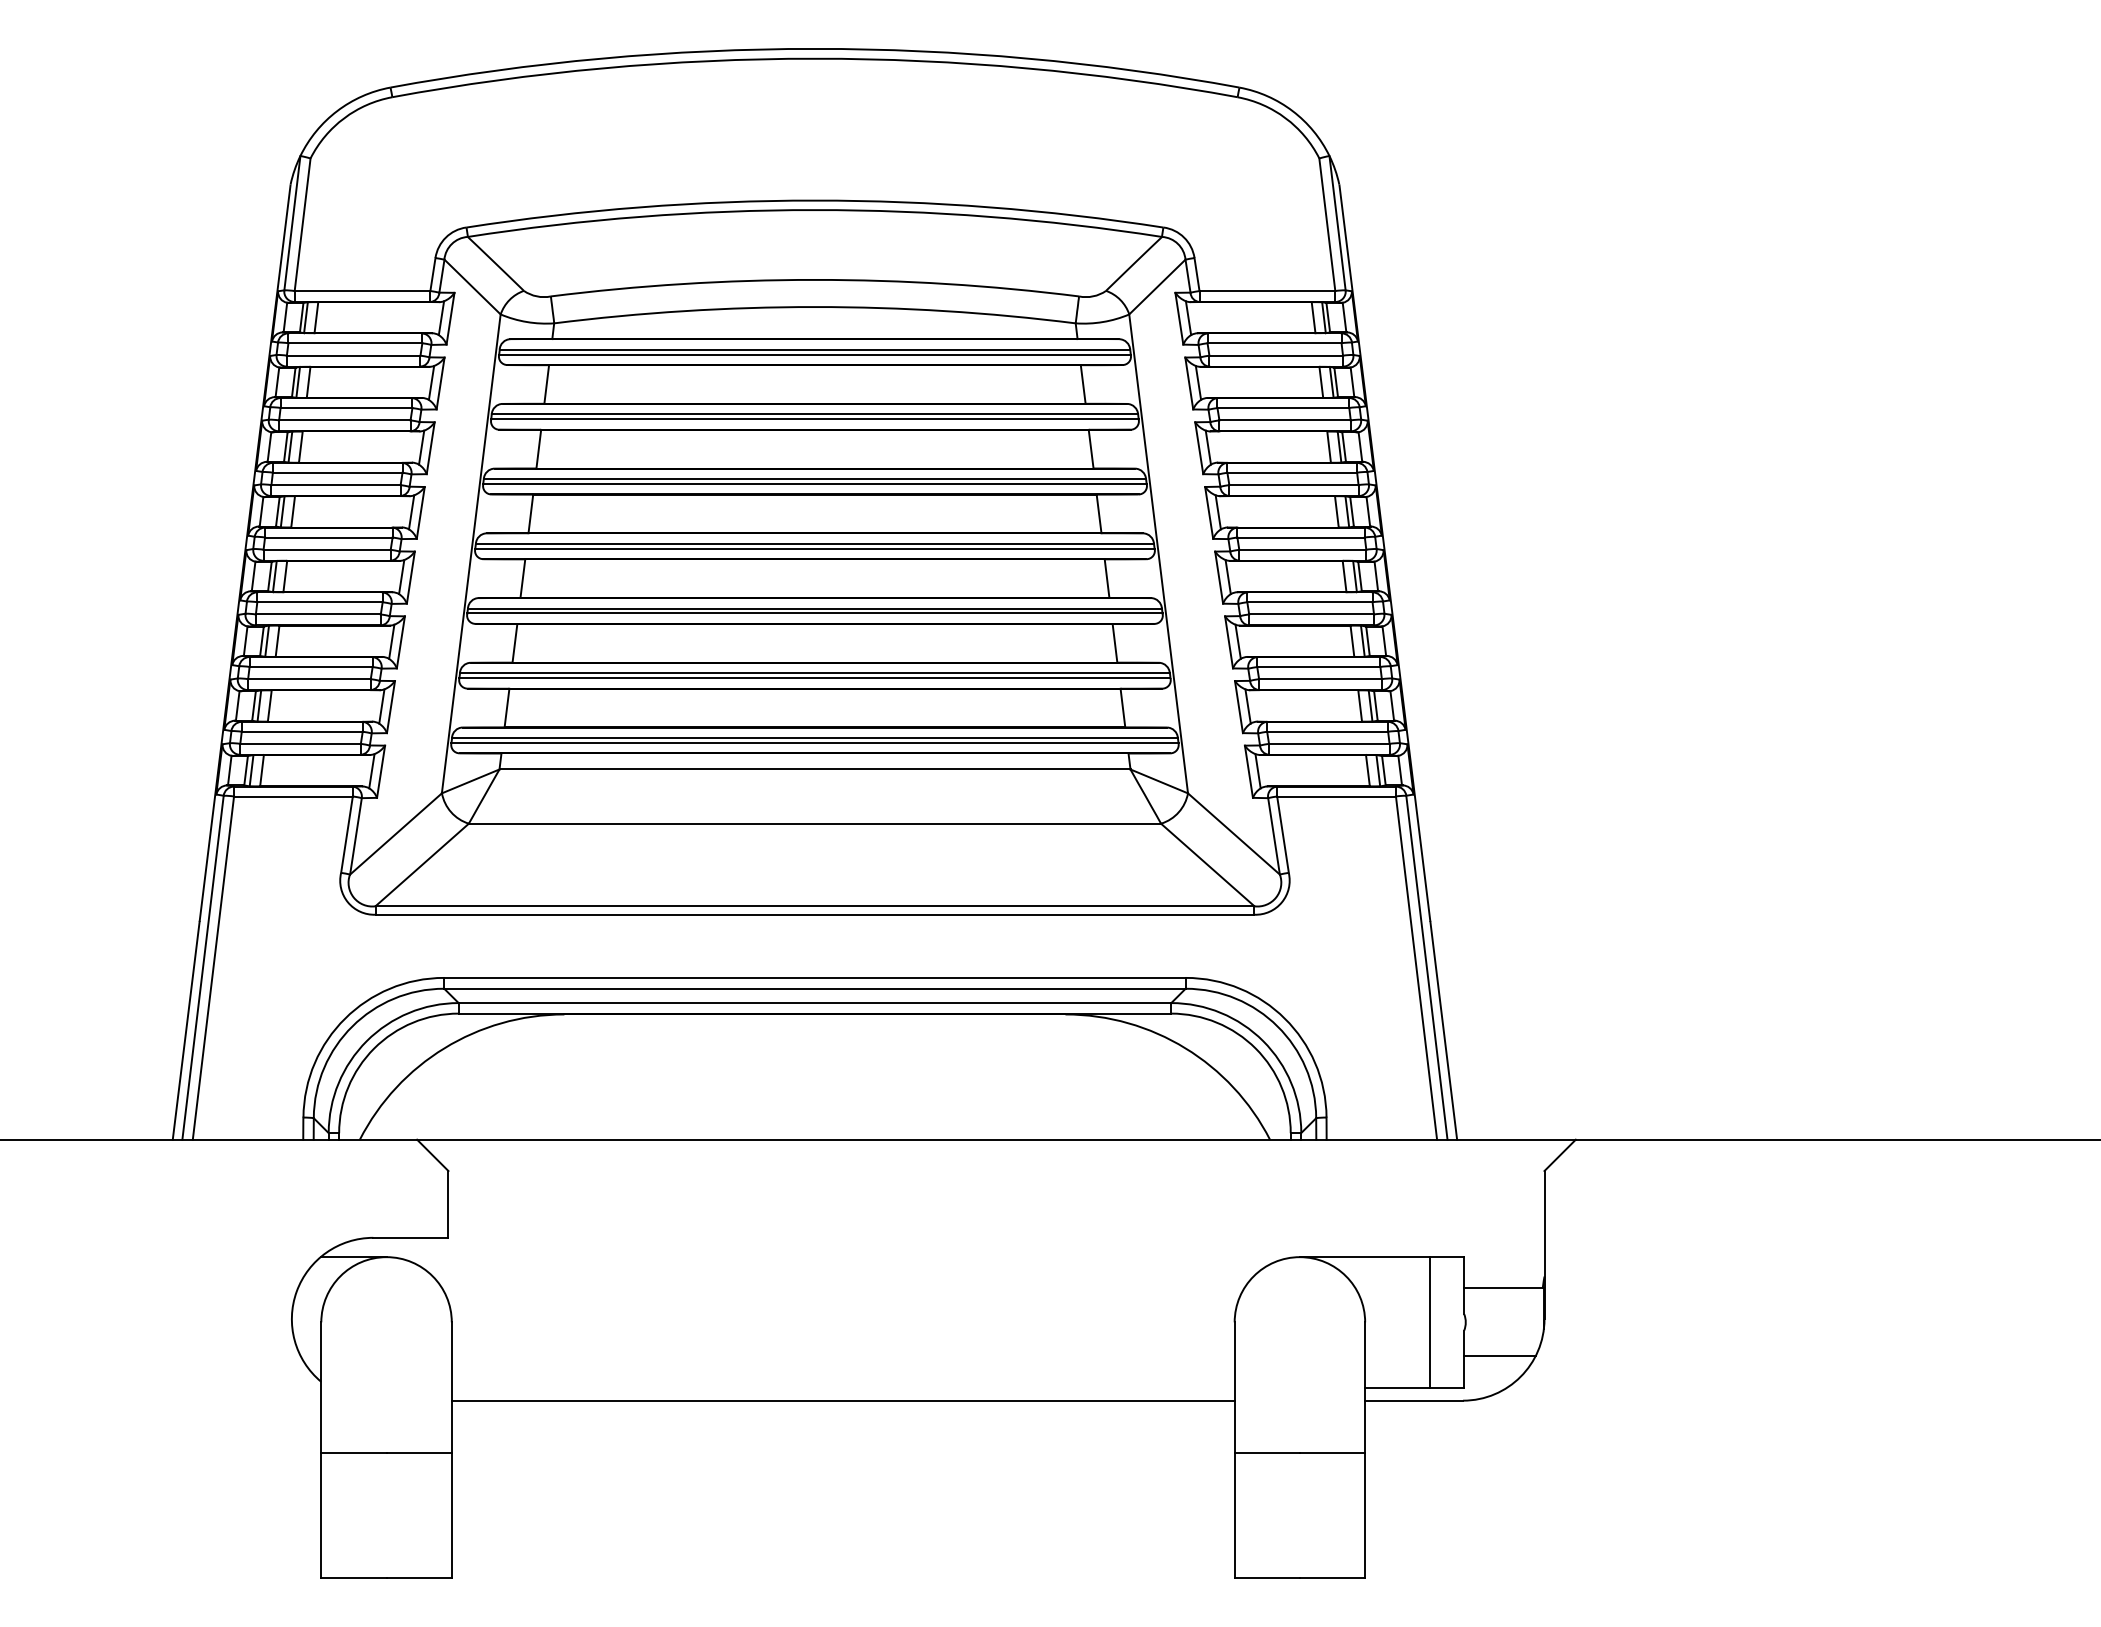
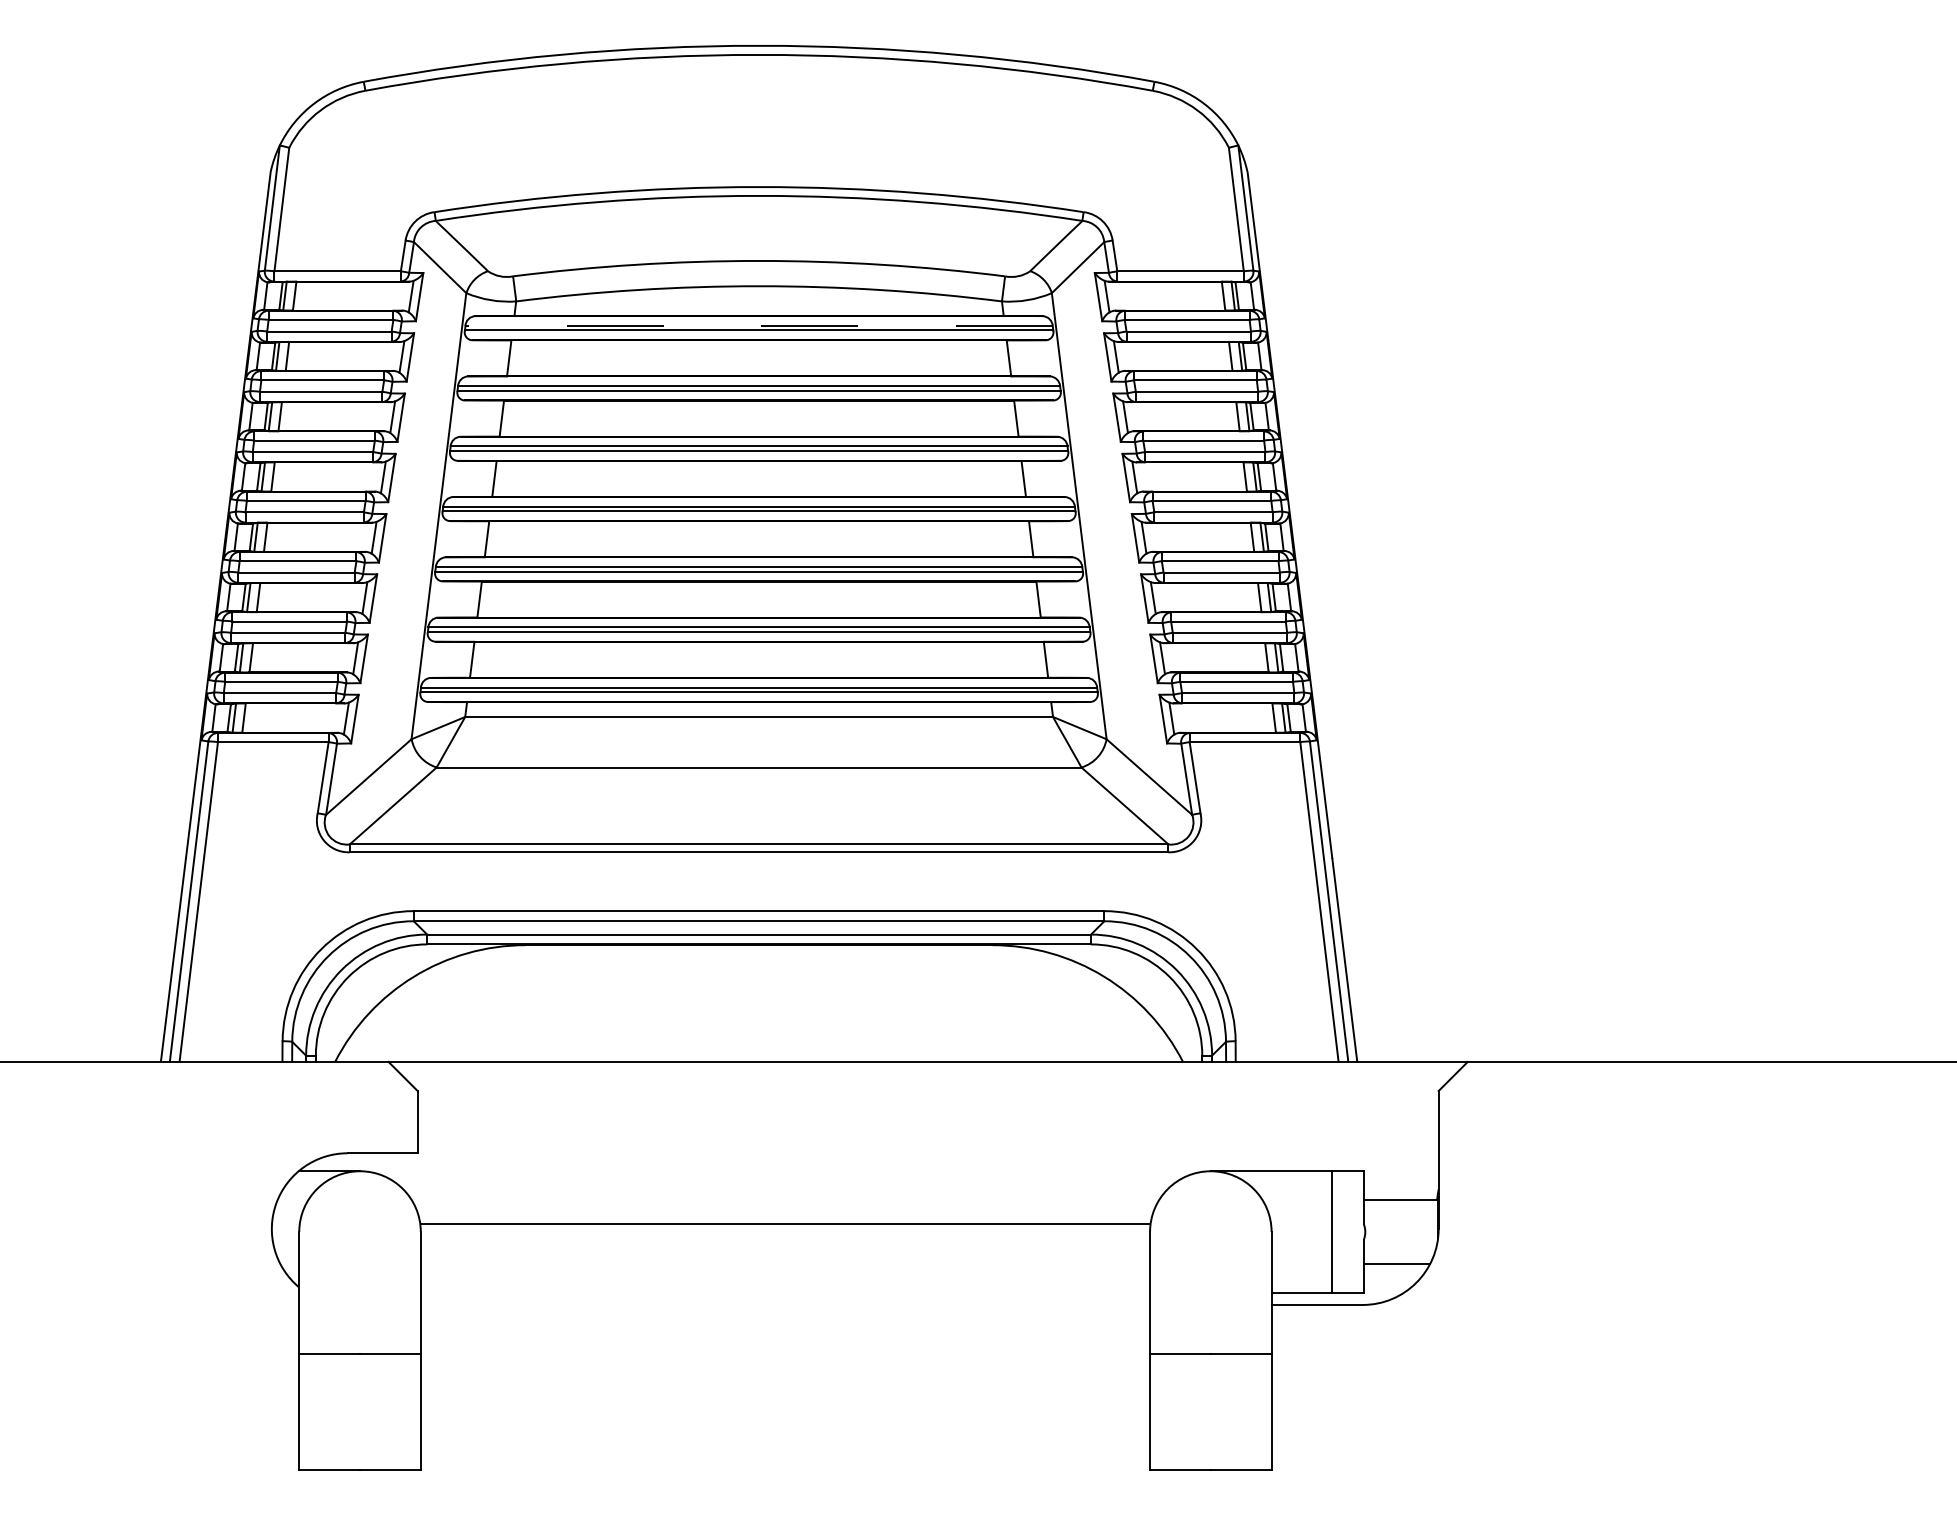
line: (814, 349) -> (758, 325), solid -> dashed
line: (842, 1400) -> (784, 1223), moved

